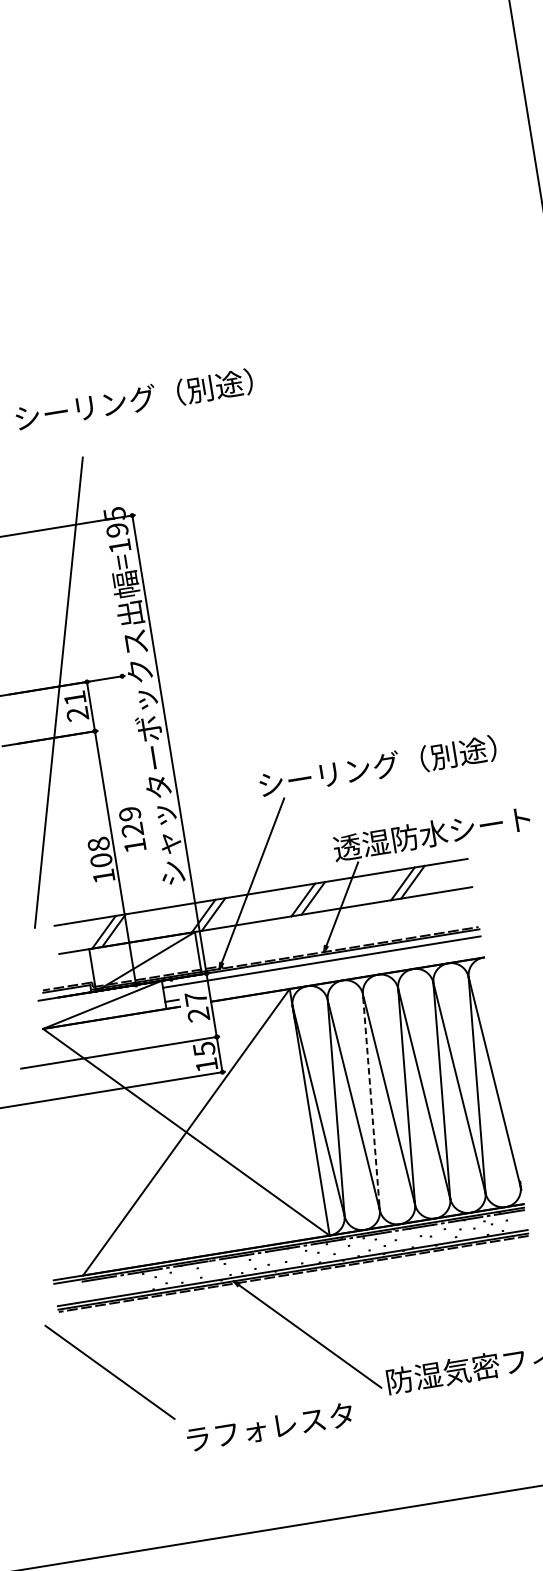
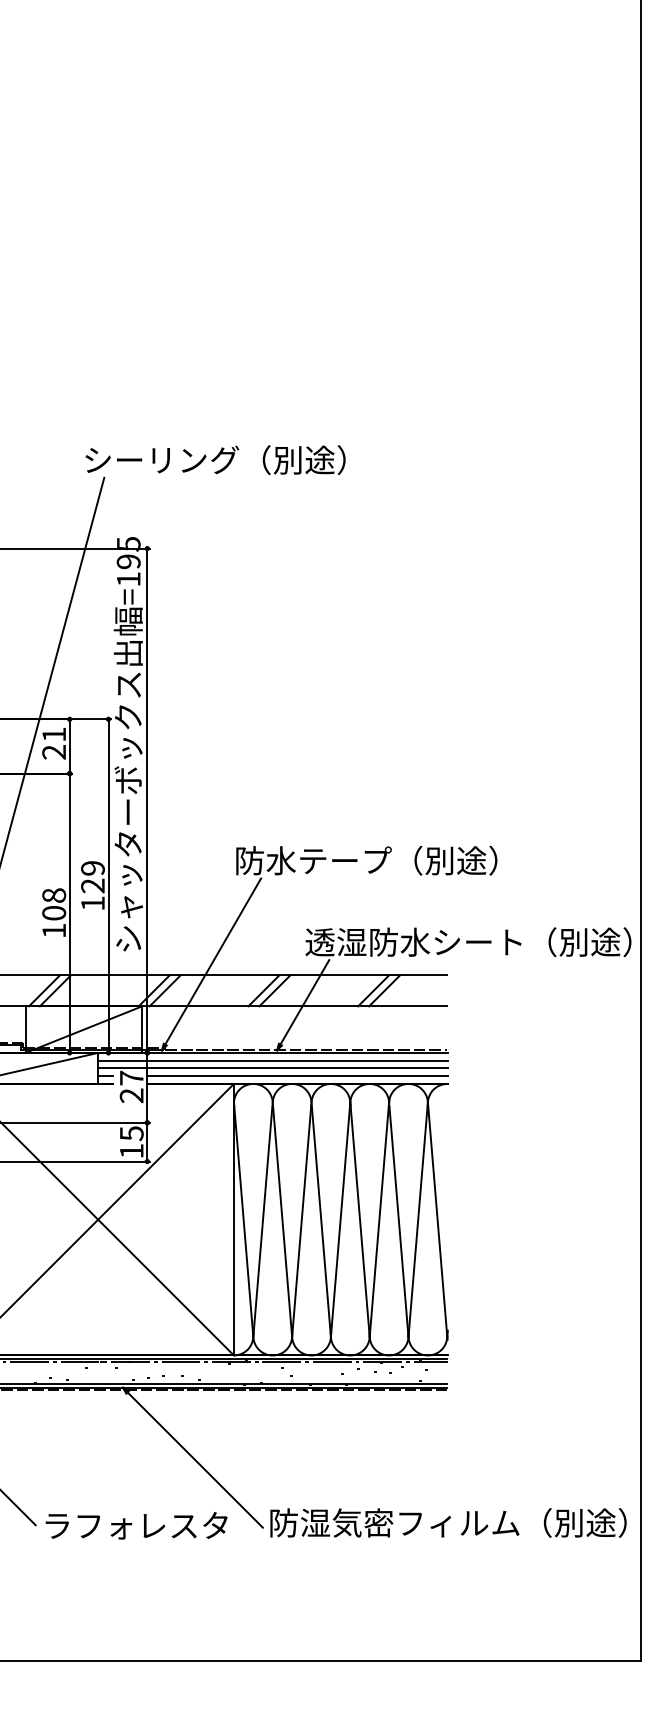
text: (134, 399) -> (215, 459), moved
text: (329, 774) -> (313, 860), シーリング（別途） -> 防水テープ（別途）
line: (146, 827) -> (108, 885), added
line: (322, 969) -> (272, 1068), added
line: (346, 972) -> (297, 1076), added
line: (371, 1103) -> (301, 1221), dashed -> solid
text: (269, 1427) -> (136, 1525), moved

